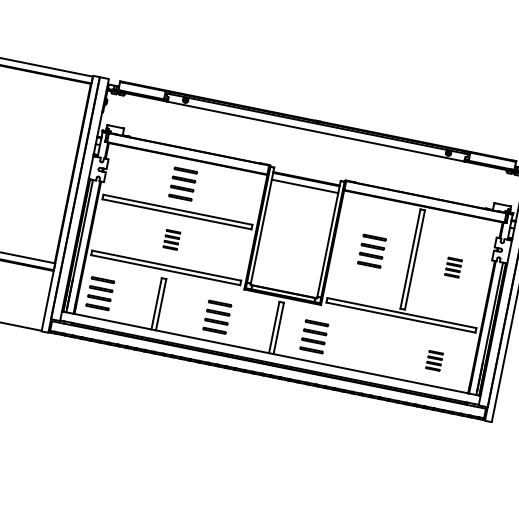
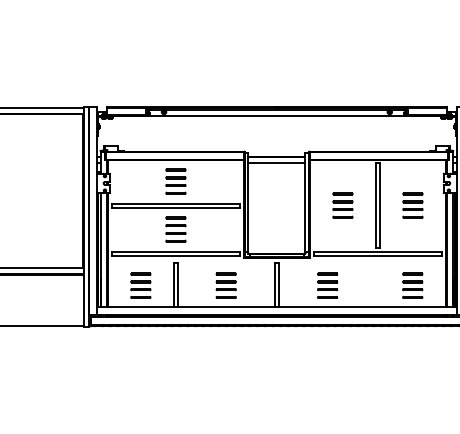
part: (171, 239) -> (175, 229), size x1.67
part: (453, 267) -> (412, 205), size x1.67
part: (99, 293) -> (140, 285), moved
part: (314, 336) -> (327, 285), moved
part: (434, 360) -> (412, 285), size x1.67

